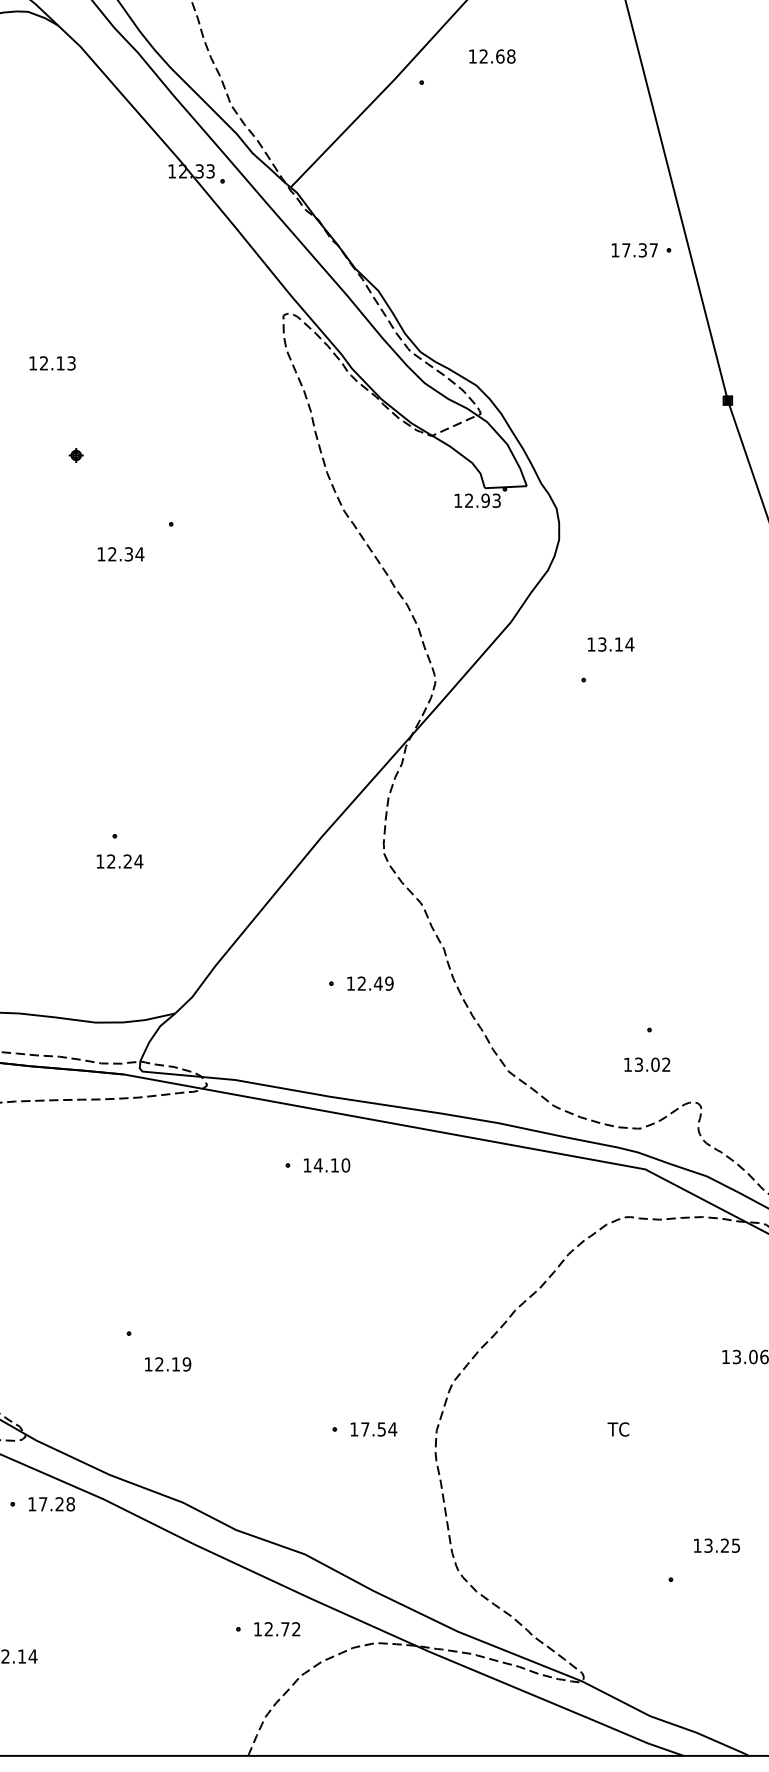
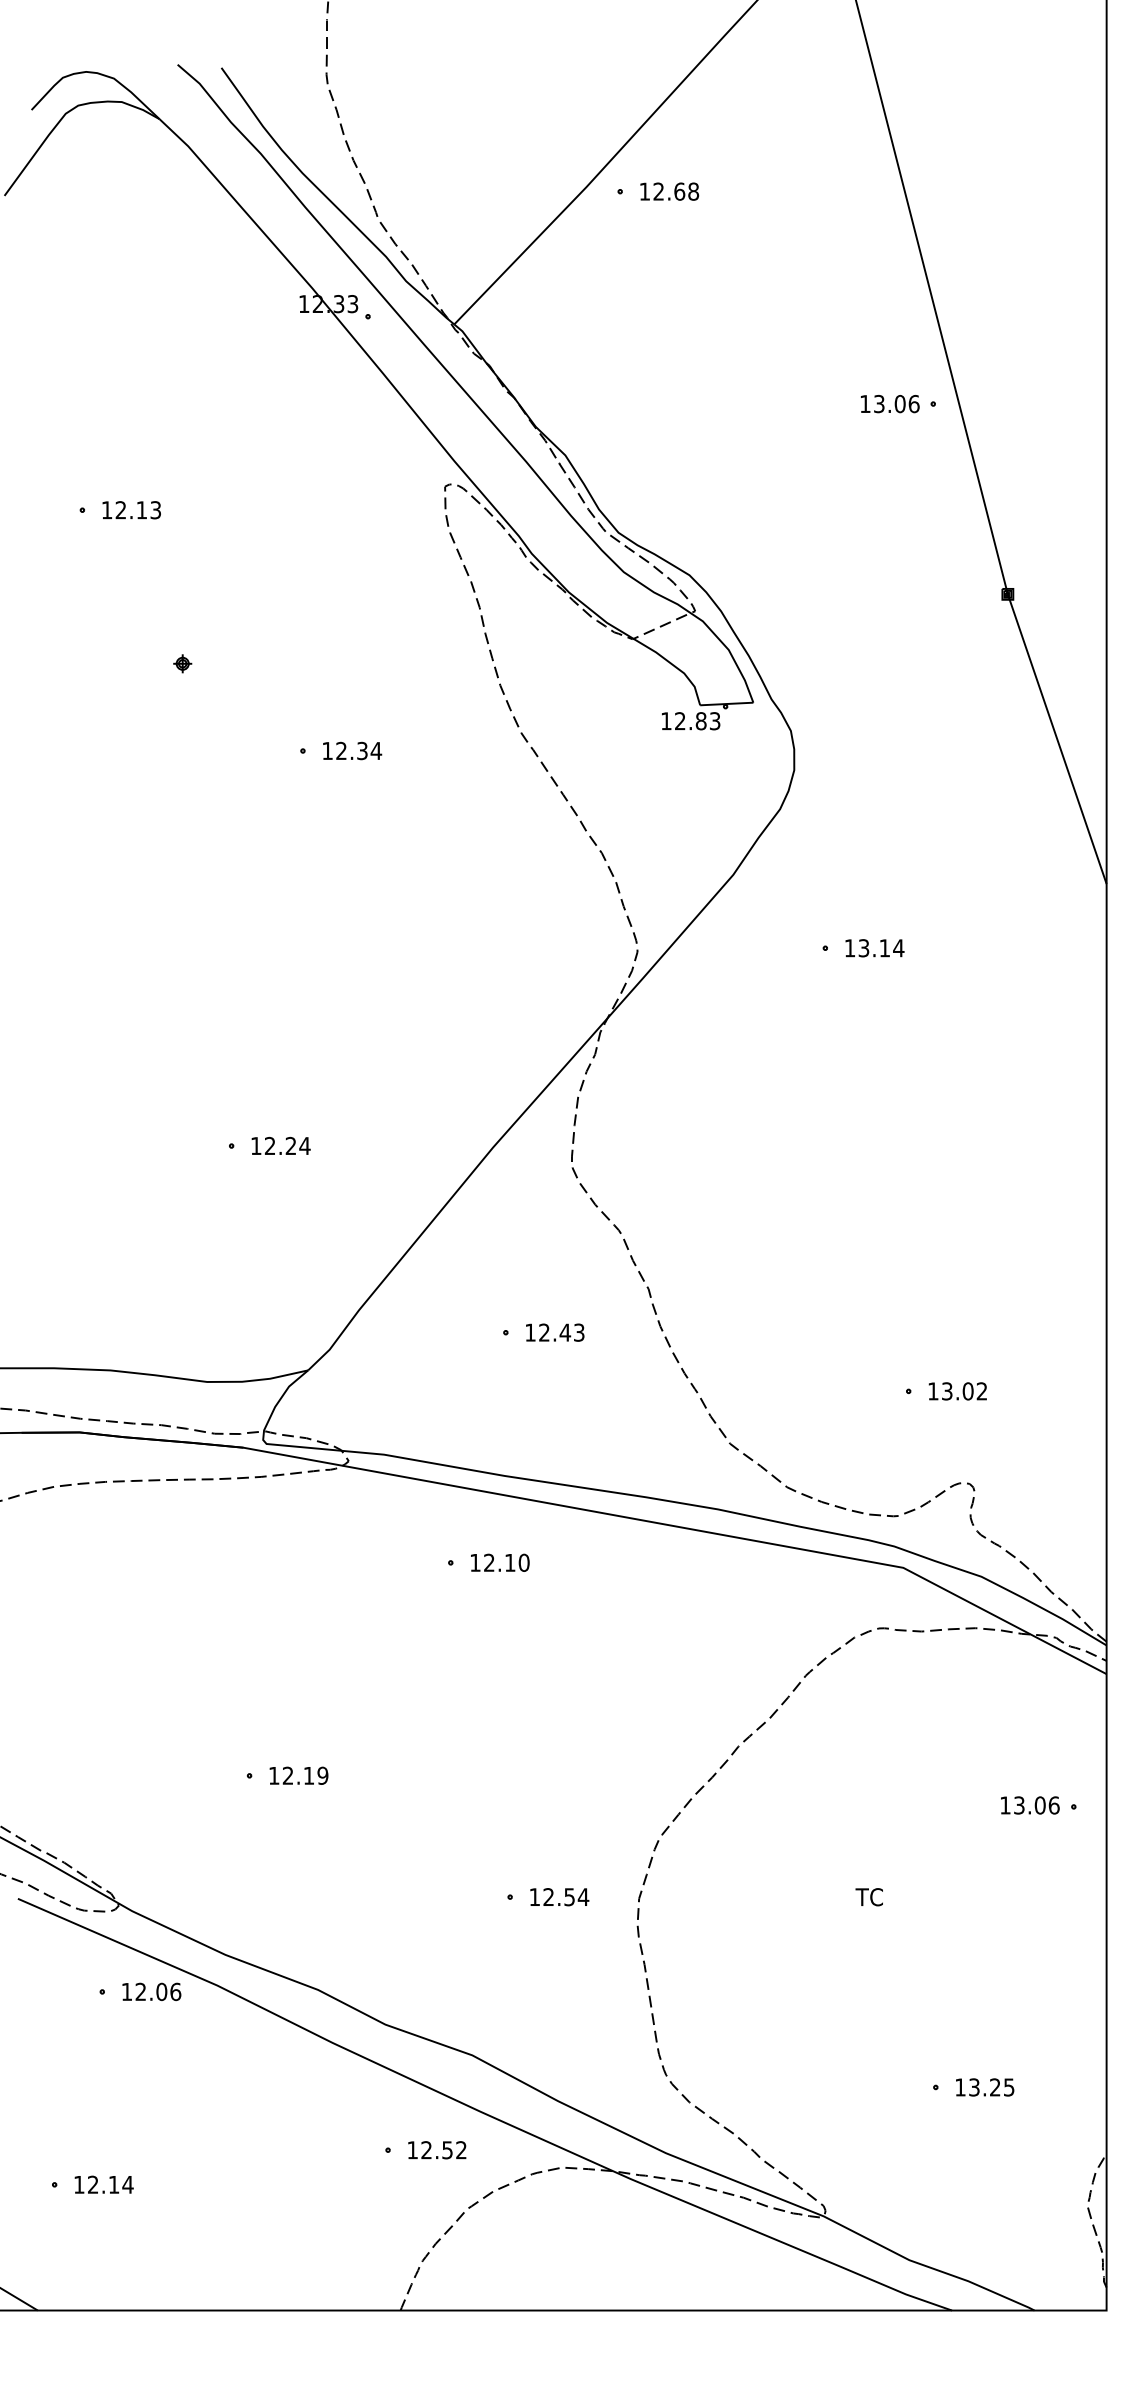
text: (492, 56) -> (669, 191), moved
text: (639, 249) -> (896, 403), 17.37 -> 13.06
text: (52, 363) -> (131, 510), moved
text: (485, 501) -> (700, 721), 12.93 -> 12.83
text: (121, 553) -> (352, 750), moved
text: (610, 644) -> (874, 948), moved
text: (119, 861) -> (280, 1145), moved
text: (388, 983) -> (578, 1332), 12.49 -> 12.43
text: (647, 1064) -> (957, 1391), moved
text: (318, 1165) -> (489, 1562), 14.10 -> 12.10
text: (167, 1364) -> (298, 1775), moved
text: (365, 1428) -> (548, 1896), 17.54 -> 12.54
text: (57, 1503) -> (158, 1991), 17.28 -> 12.06
text: (717, 1545) -> (985, 2087), moved
text: (285, 1629) -> (447, 2150), 12.72 -> 12.52

